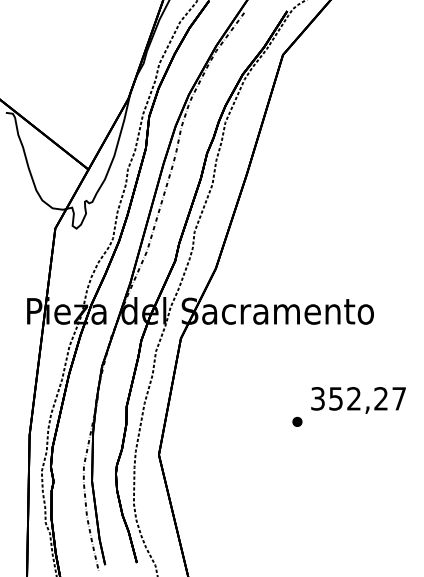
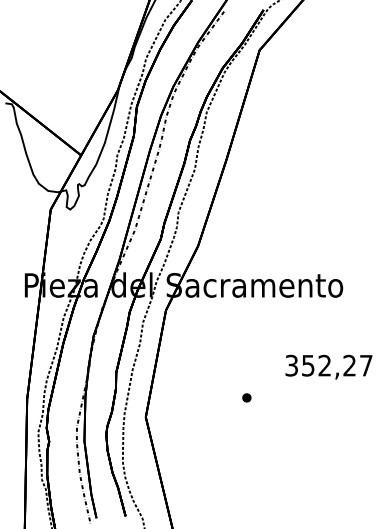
part: (297, 421) -> (246, 397), moved

